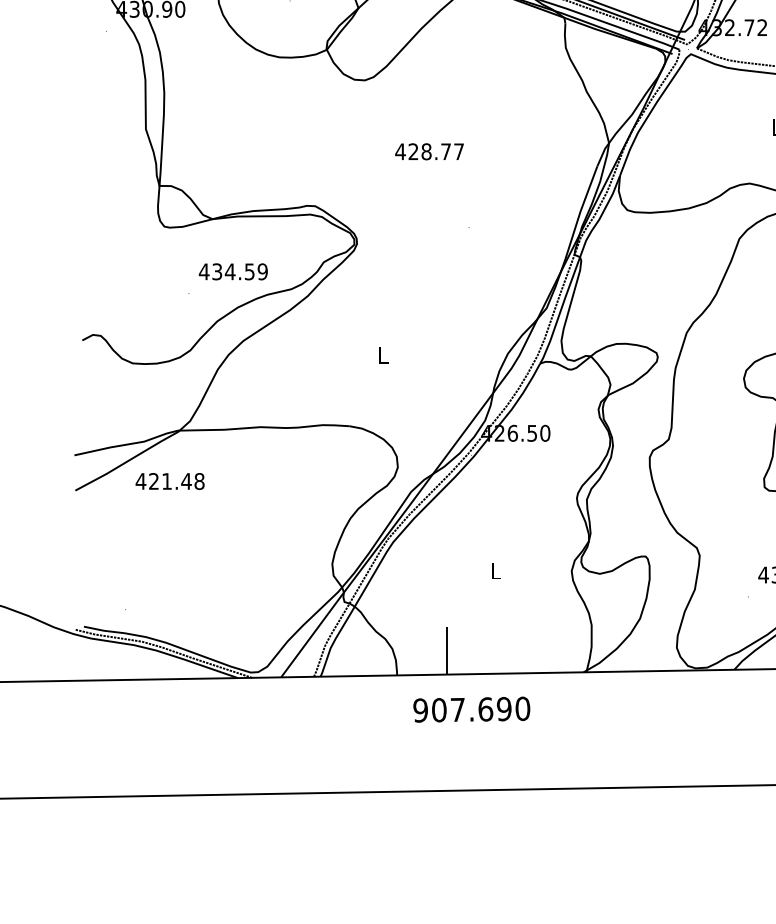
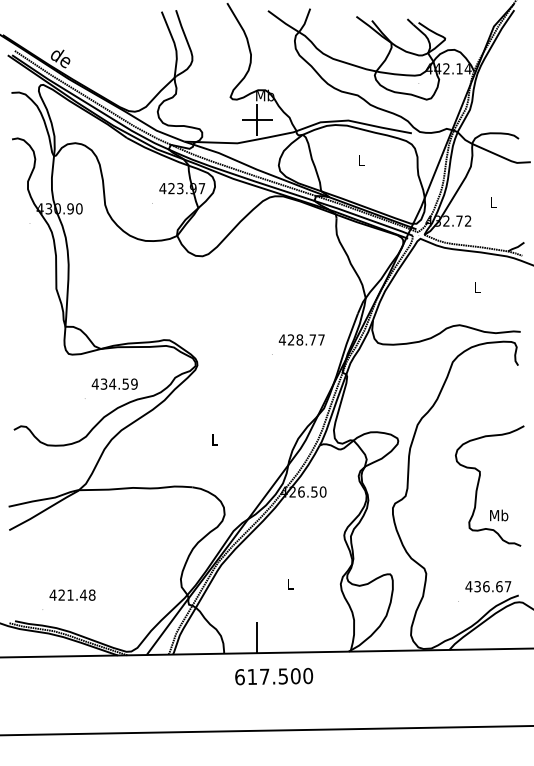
text: (429, 151) -> (301, 339), moved
text: (170, 480) -> (72, 594), moved
text: (461, 709) -> (267, 676), 907.690 -> 617.500

